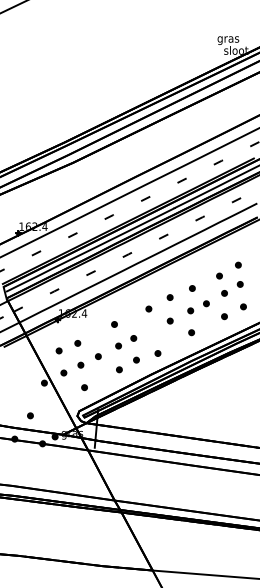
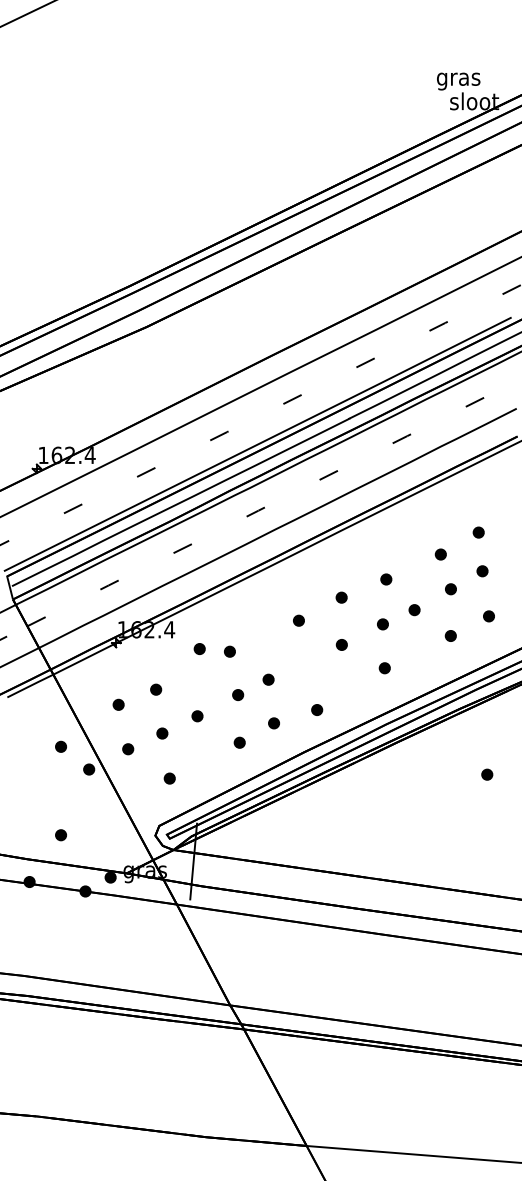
part: (99, 322) -> (199, 647), added
part: (30, 371) -> (61, 746), added
part: (242, 385) -> (486, 774), added

